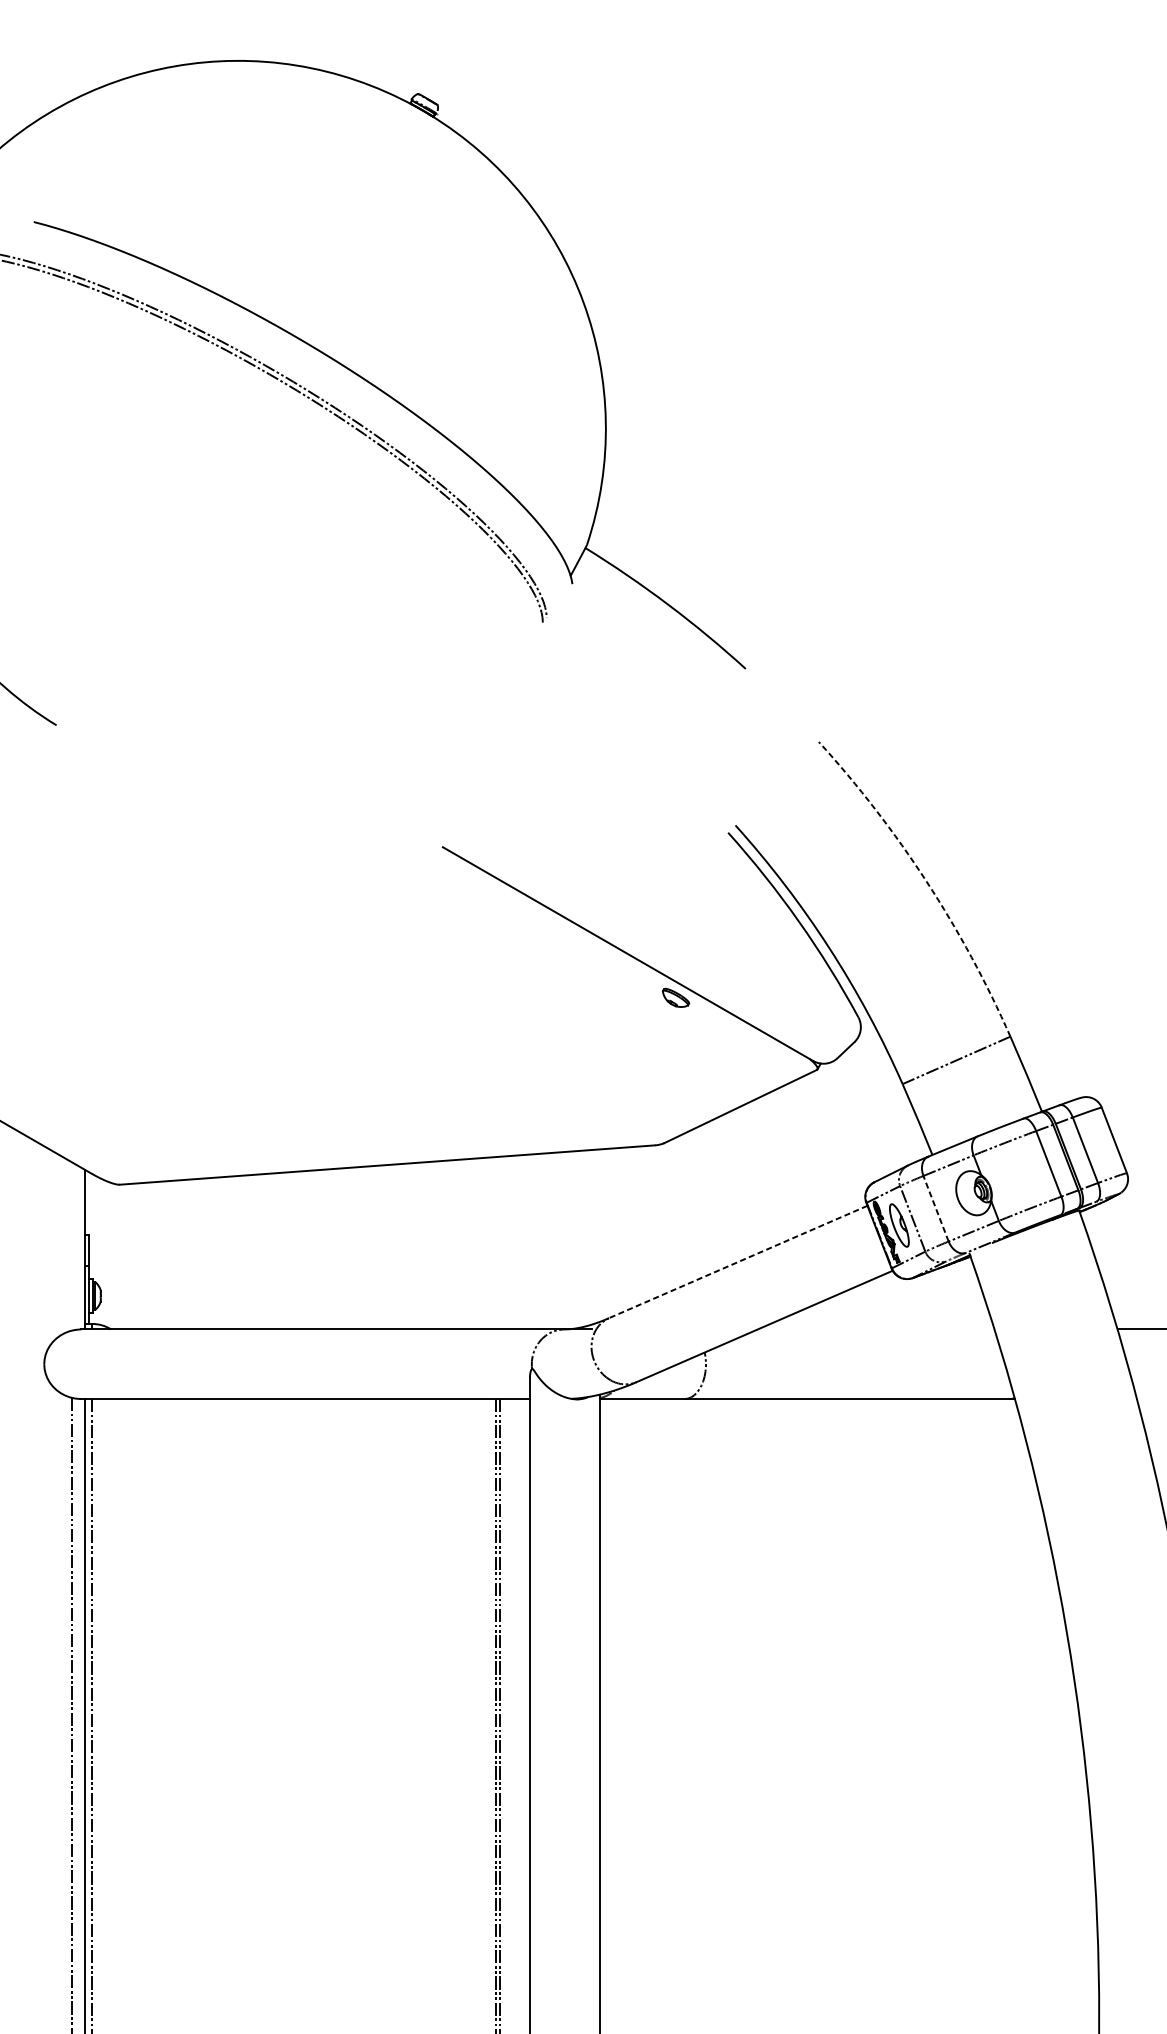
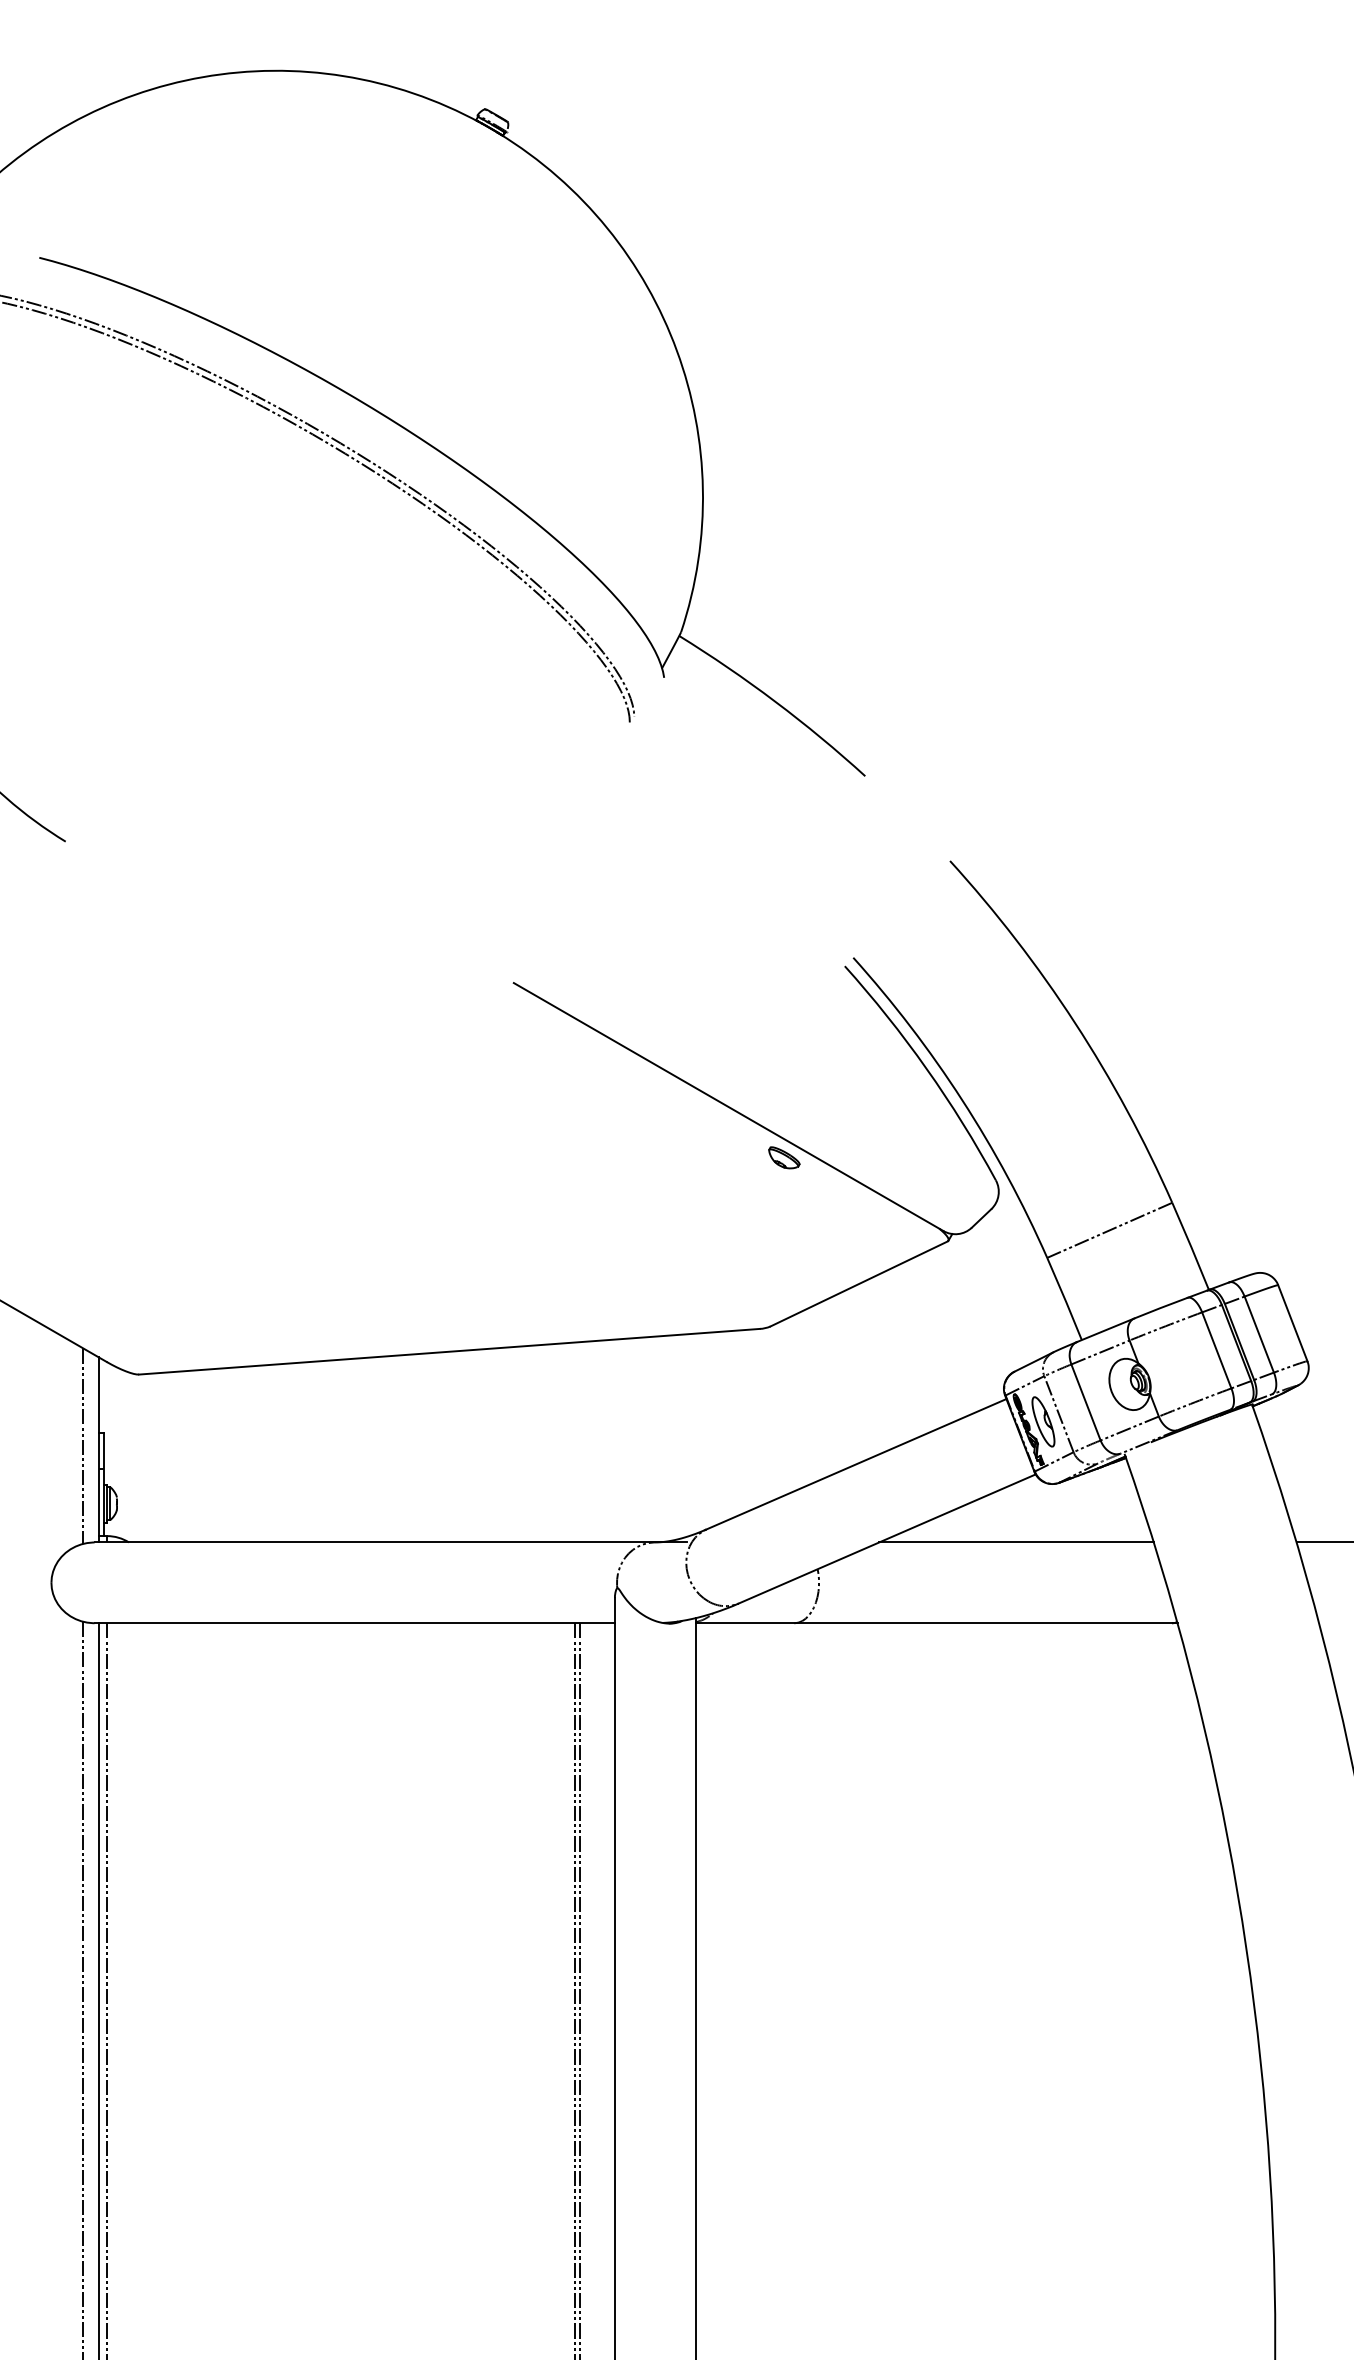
arc: (927, 881) -> (1075, 1022), dashed -> solid
line: (936, 1208) -> (1086, 1402), dashed -> solid
line: (71, 1245) -> (83, 1445), added
line: (738, 1262) -> (856, 1464), dashed -> solid
line: (876, 1329) -> (1016, 1542), added

